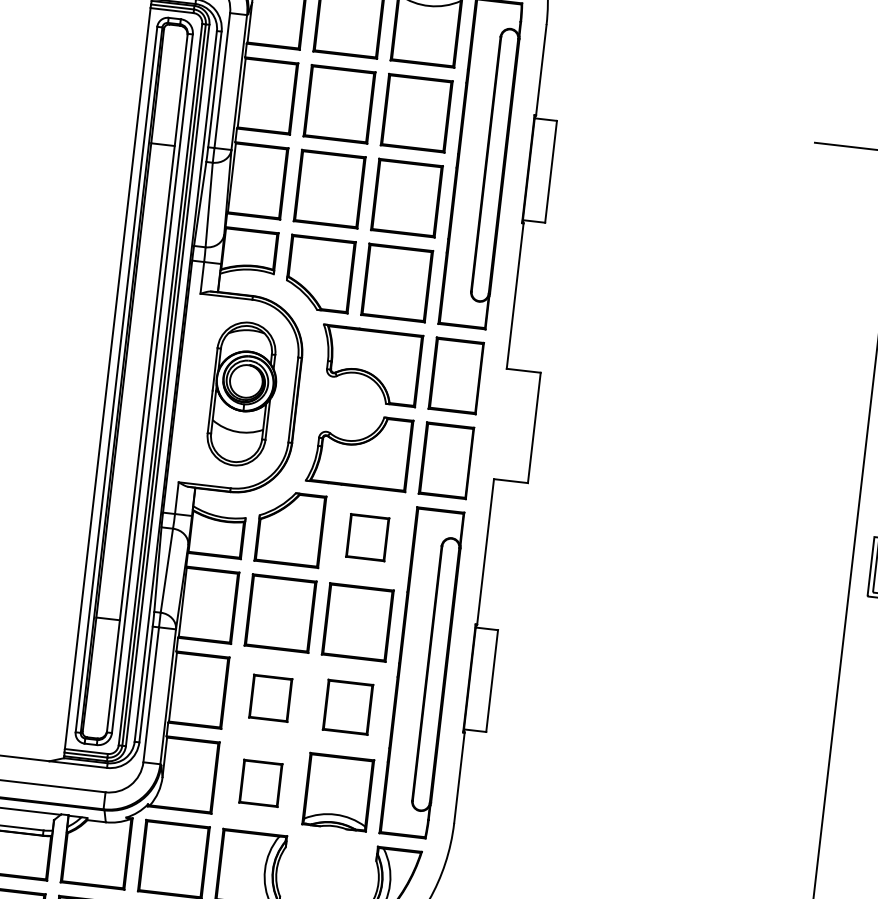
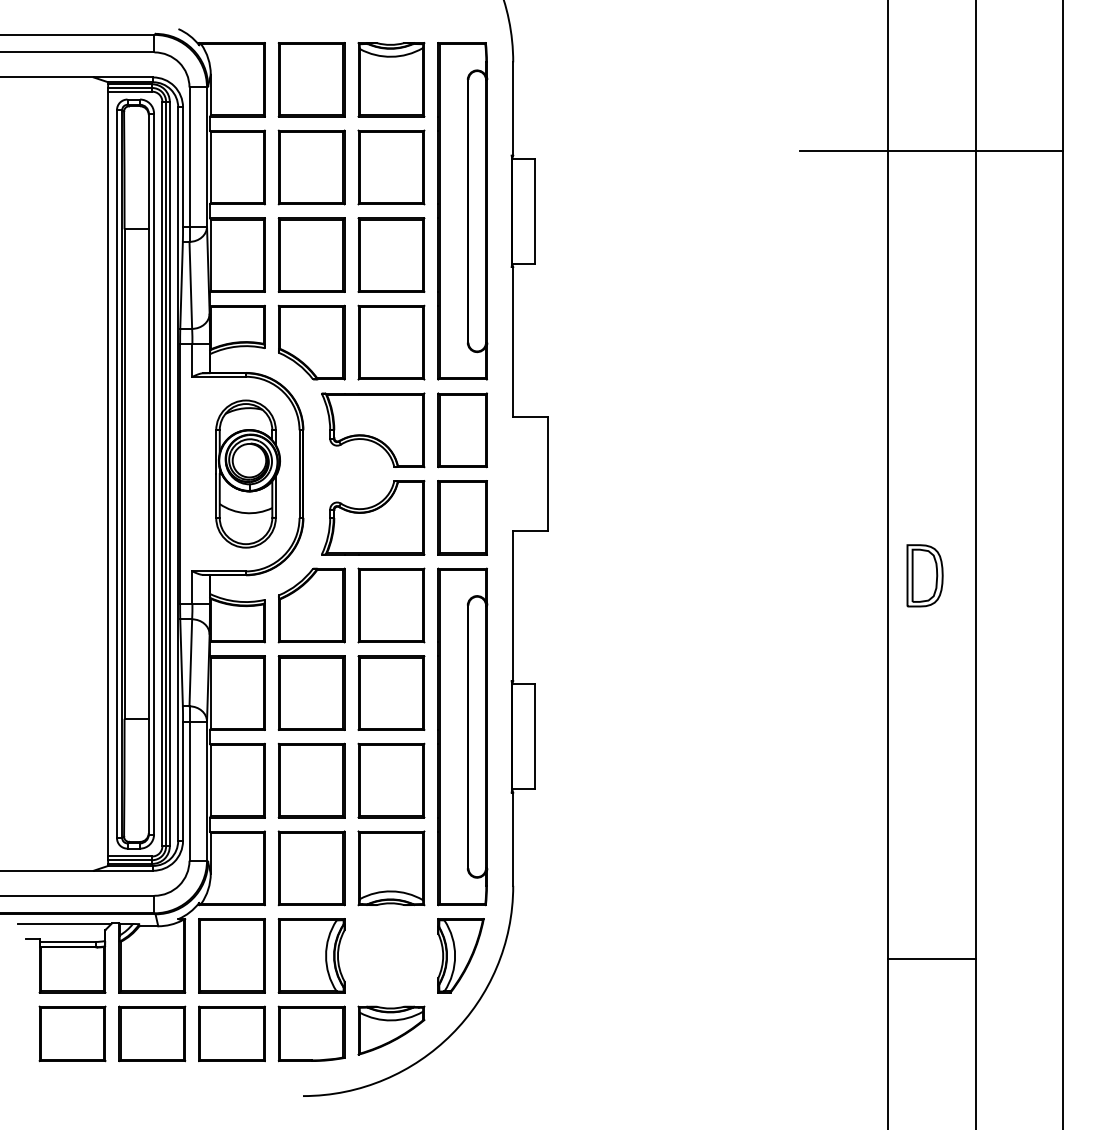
part: (367, 537) -> (391, 605), size x1.67
part: (270, 698) -> (311, 780), size x1.67
part: (348, 707) -> (391, 780), size x1.43
part: (260, 783) -> (311, 868), size x1.67

